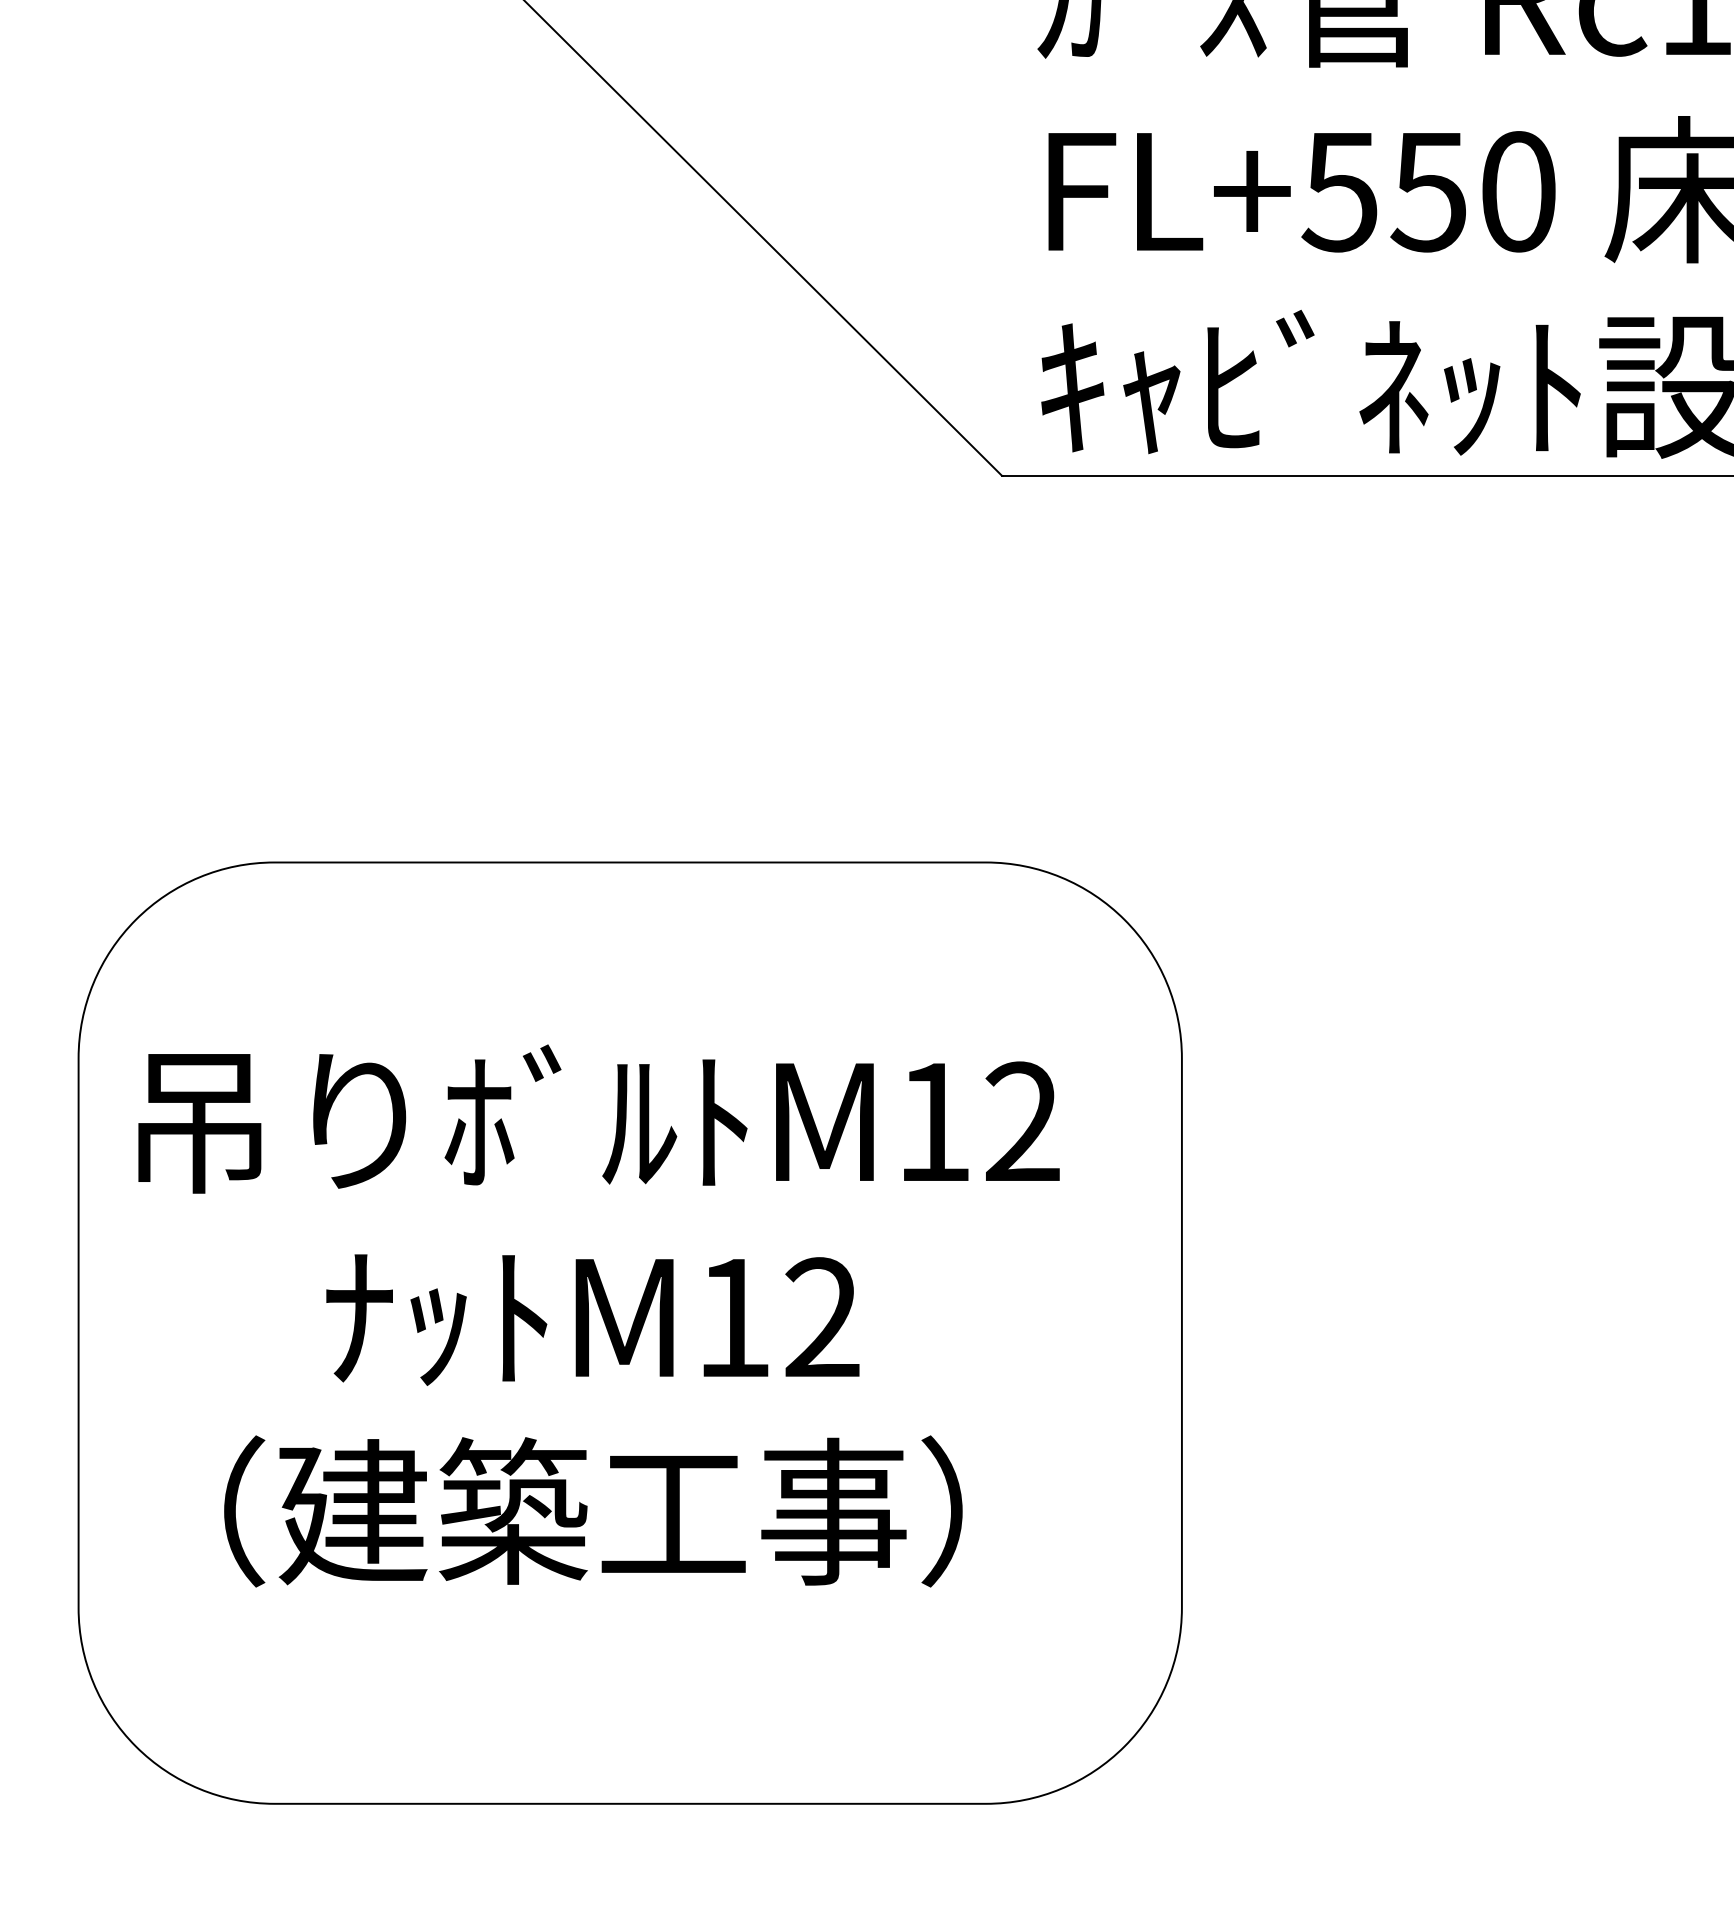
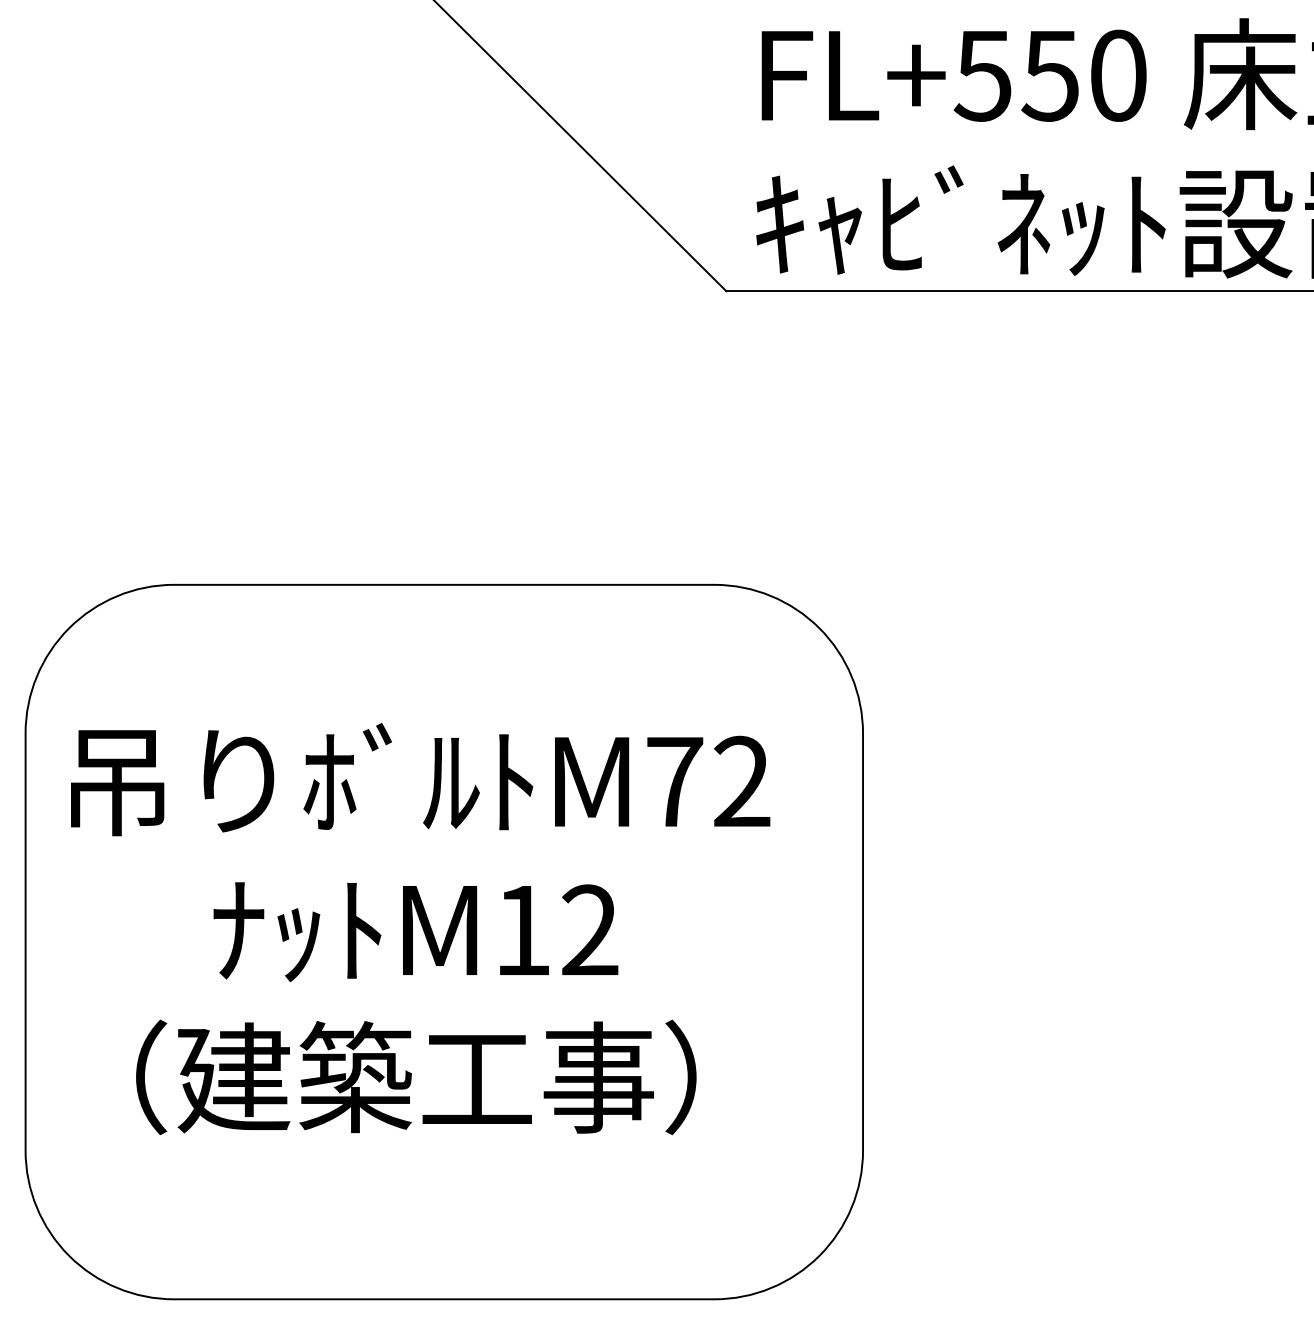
text: (934, 1121) -> (675, 781), M12 -> M72

